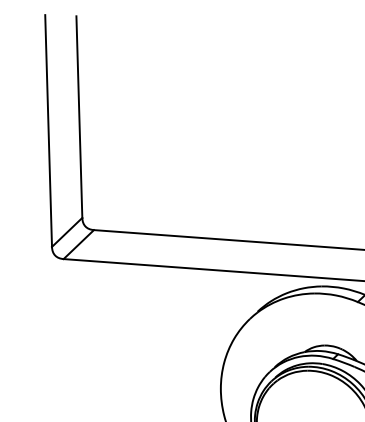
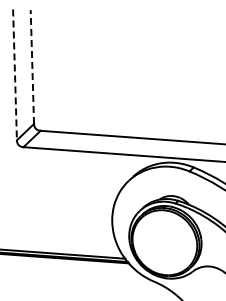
line: (79, 117) -> (32, 67), solid -> dashed
line: (49, 132) -> (15, 75), solid -> dashed

